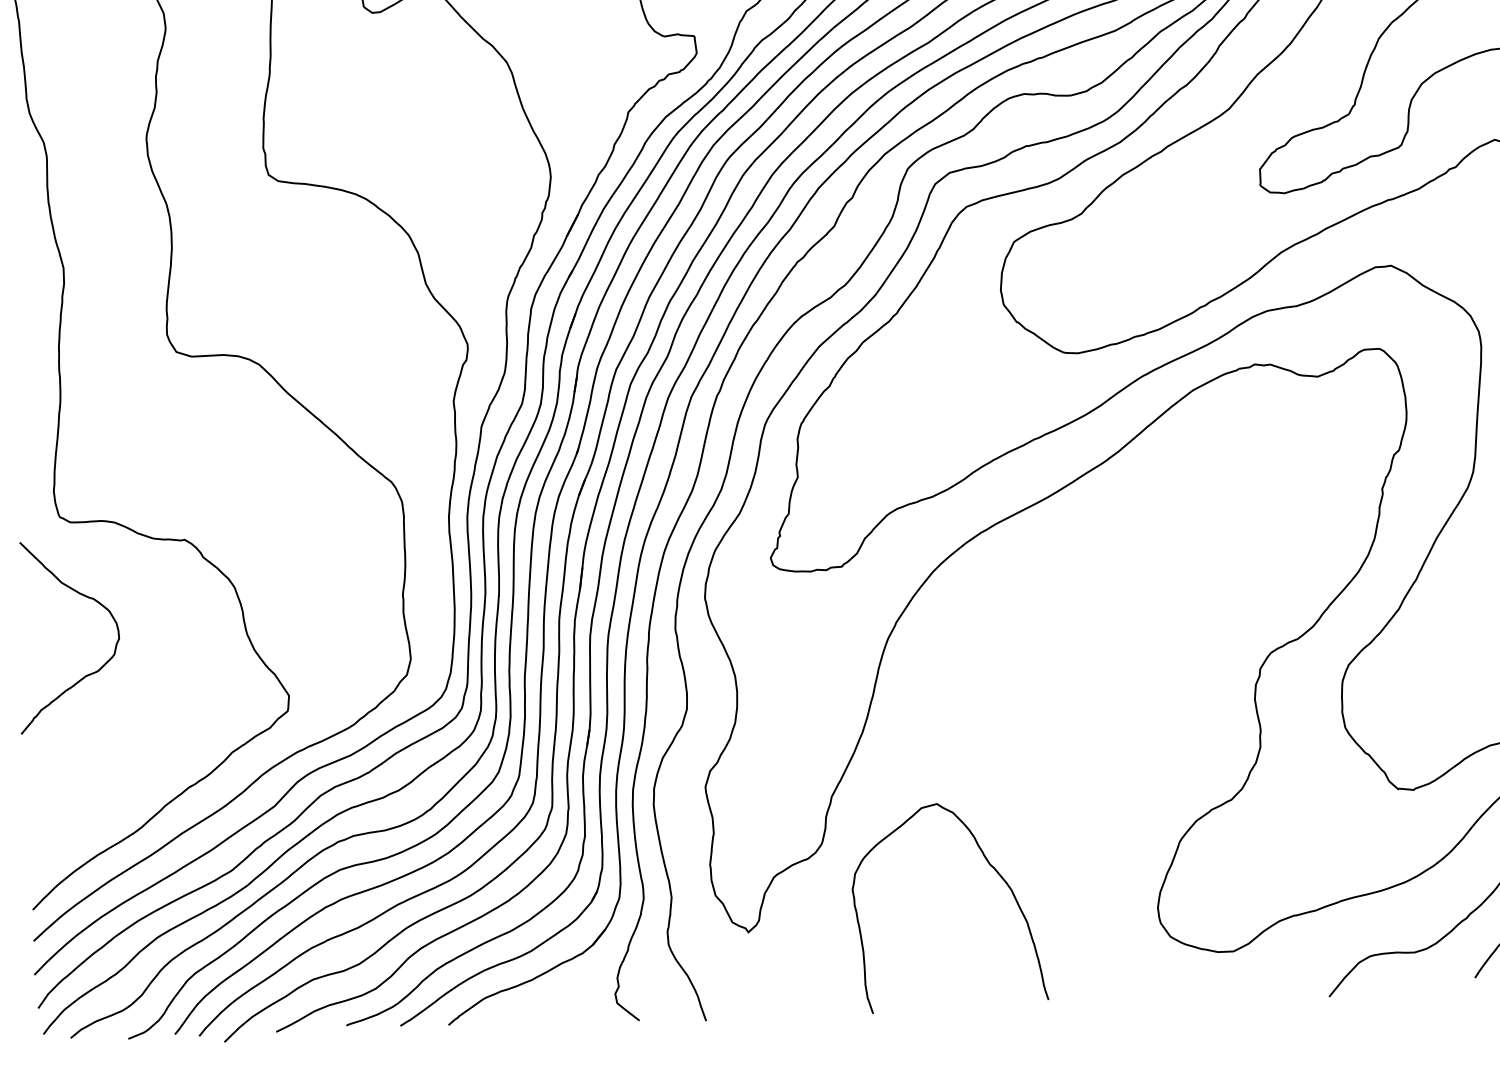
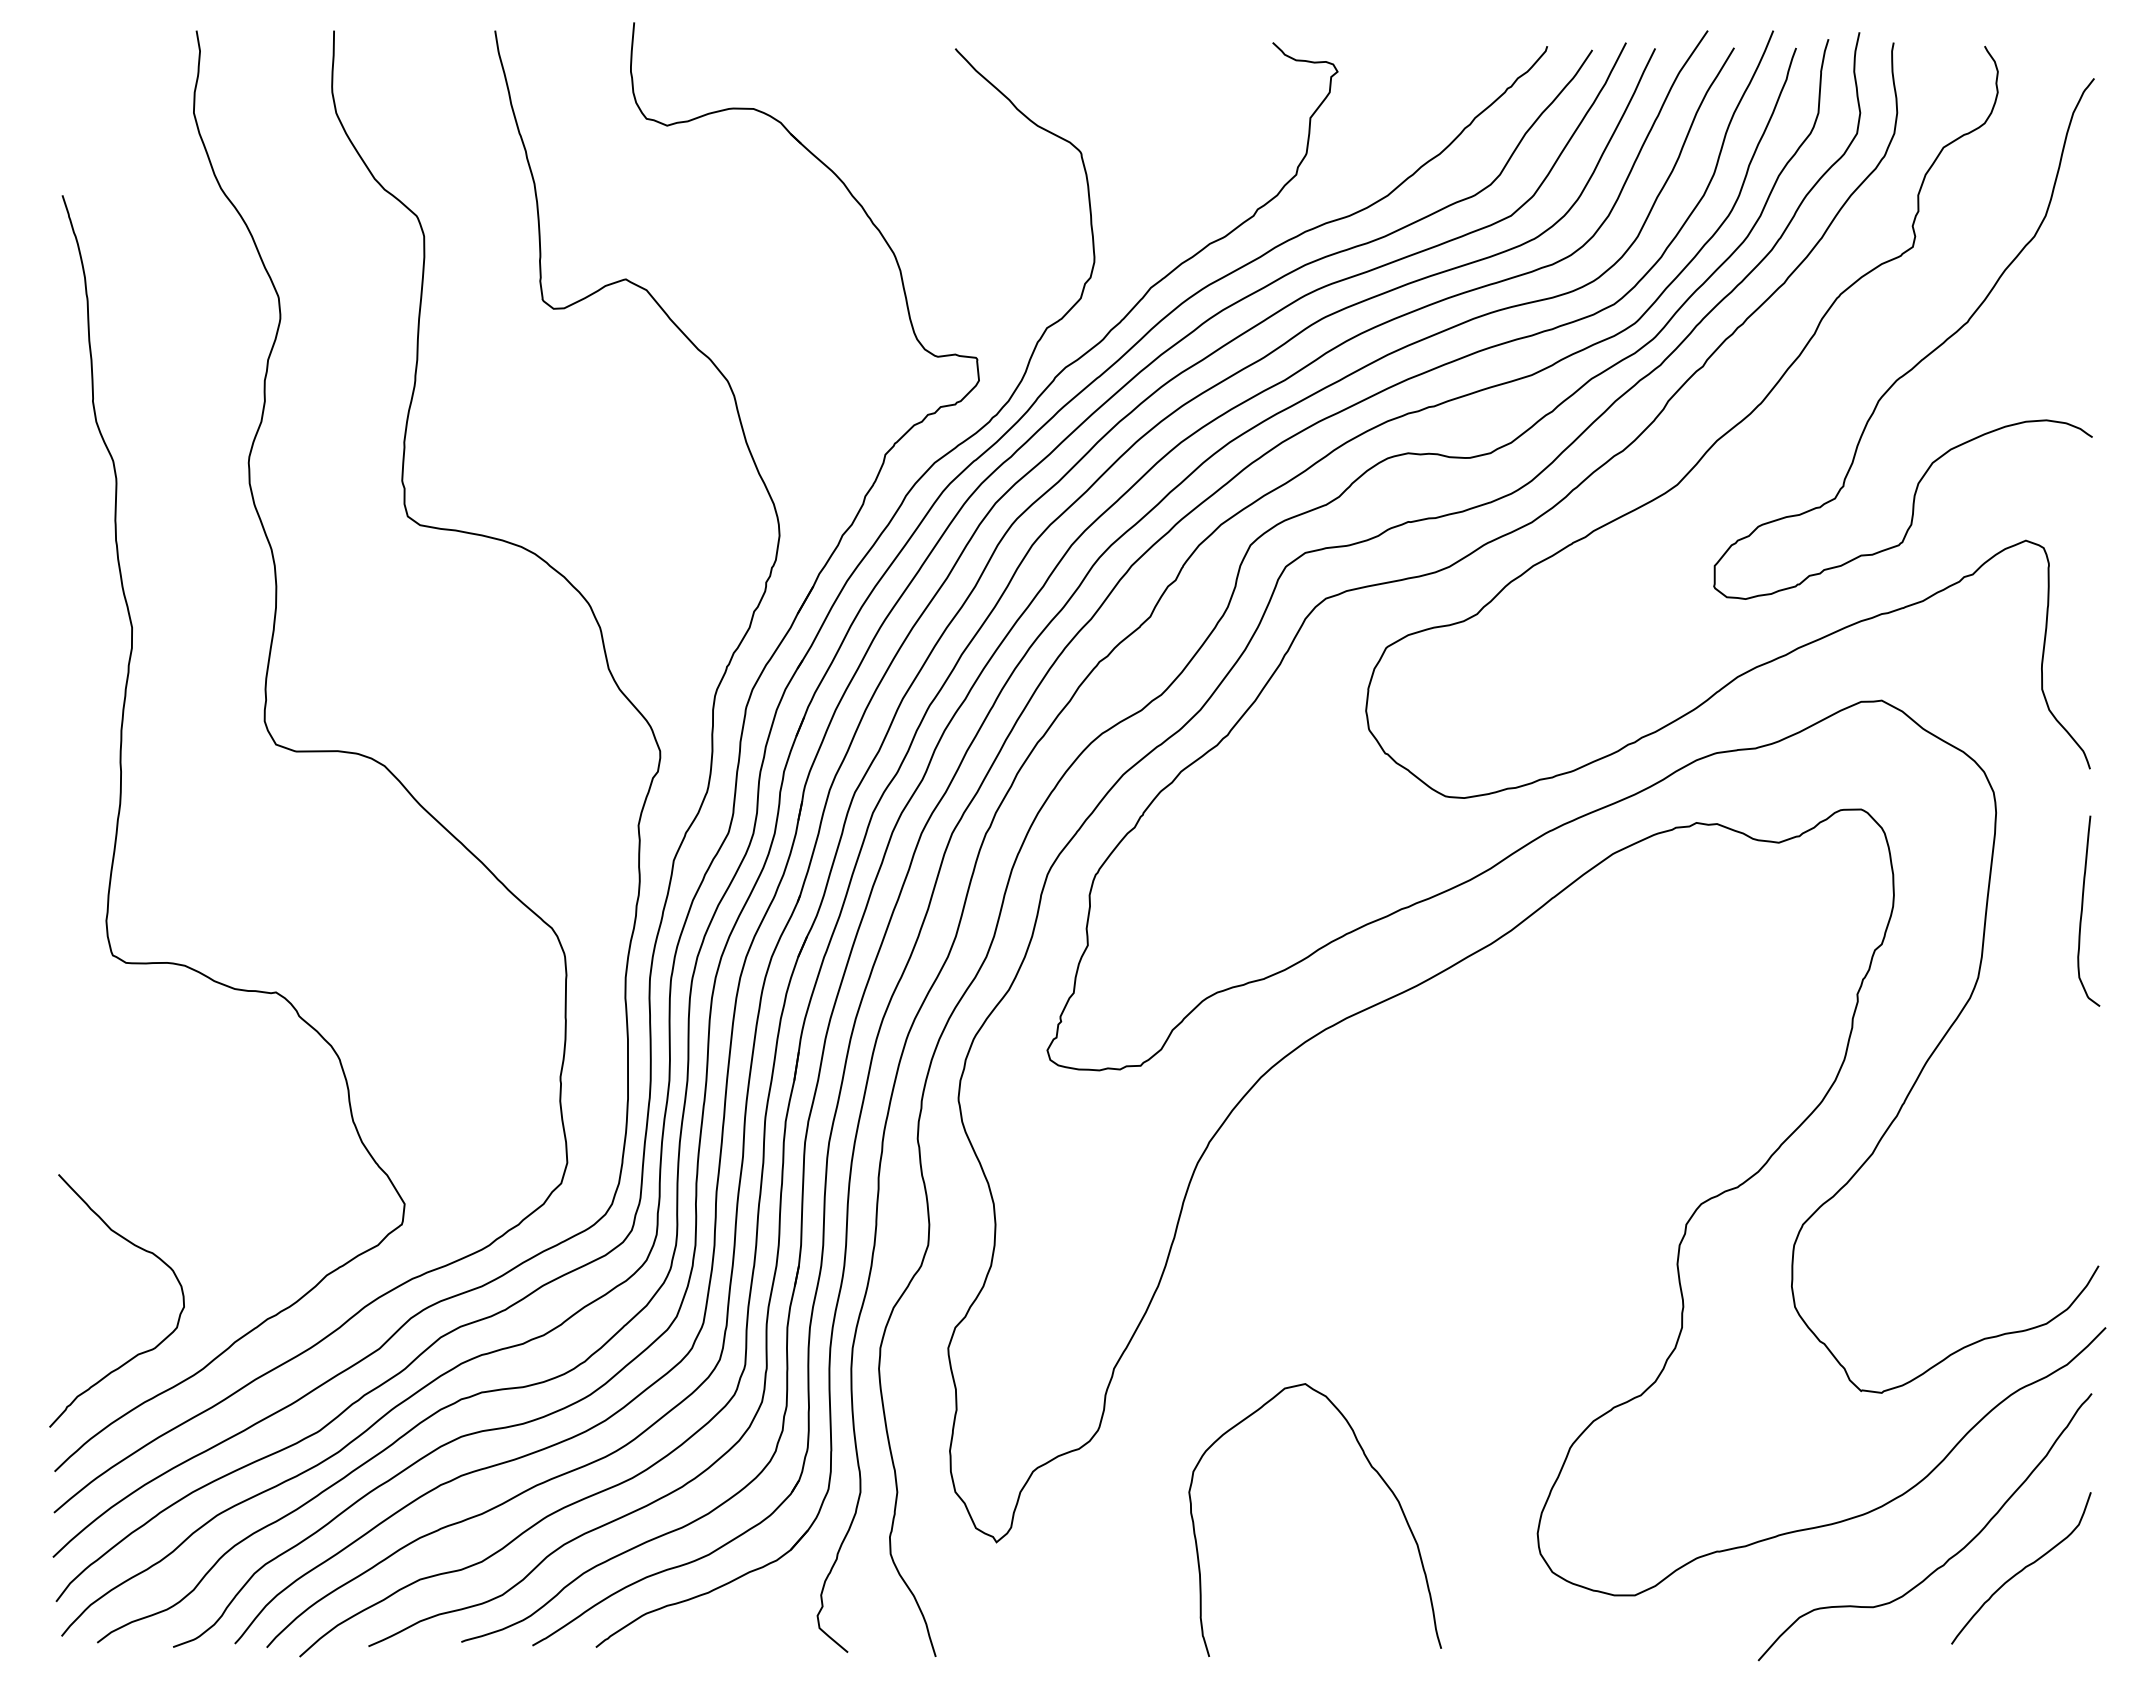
curve: (85, 596) -> (141, 1249), moved
curve: (988, 864) -> (1370, 1466), moved

